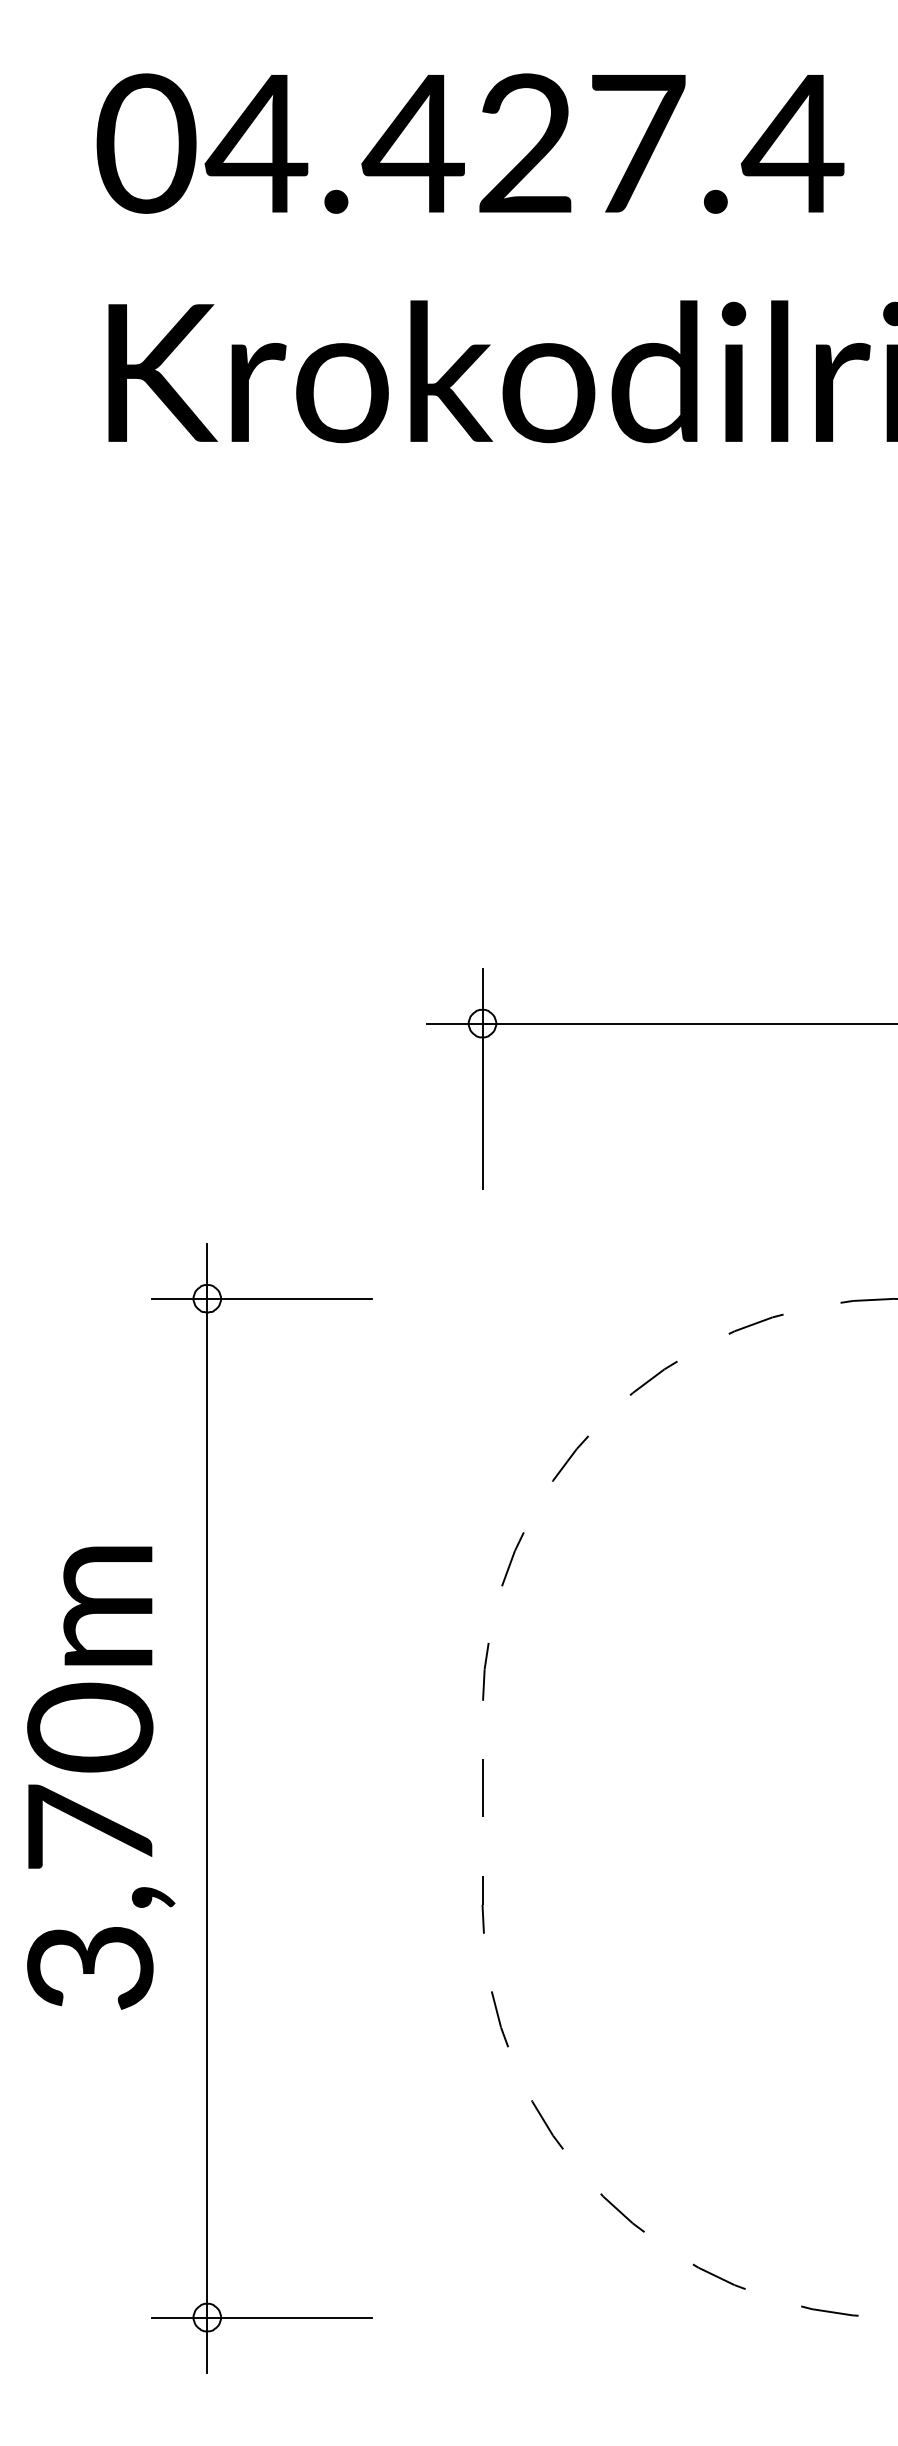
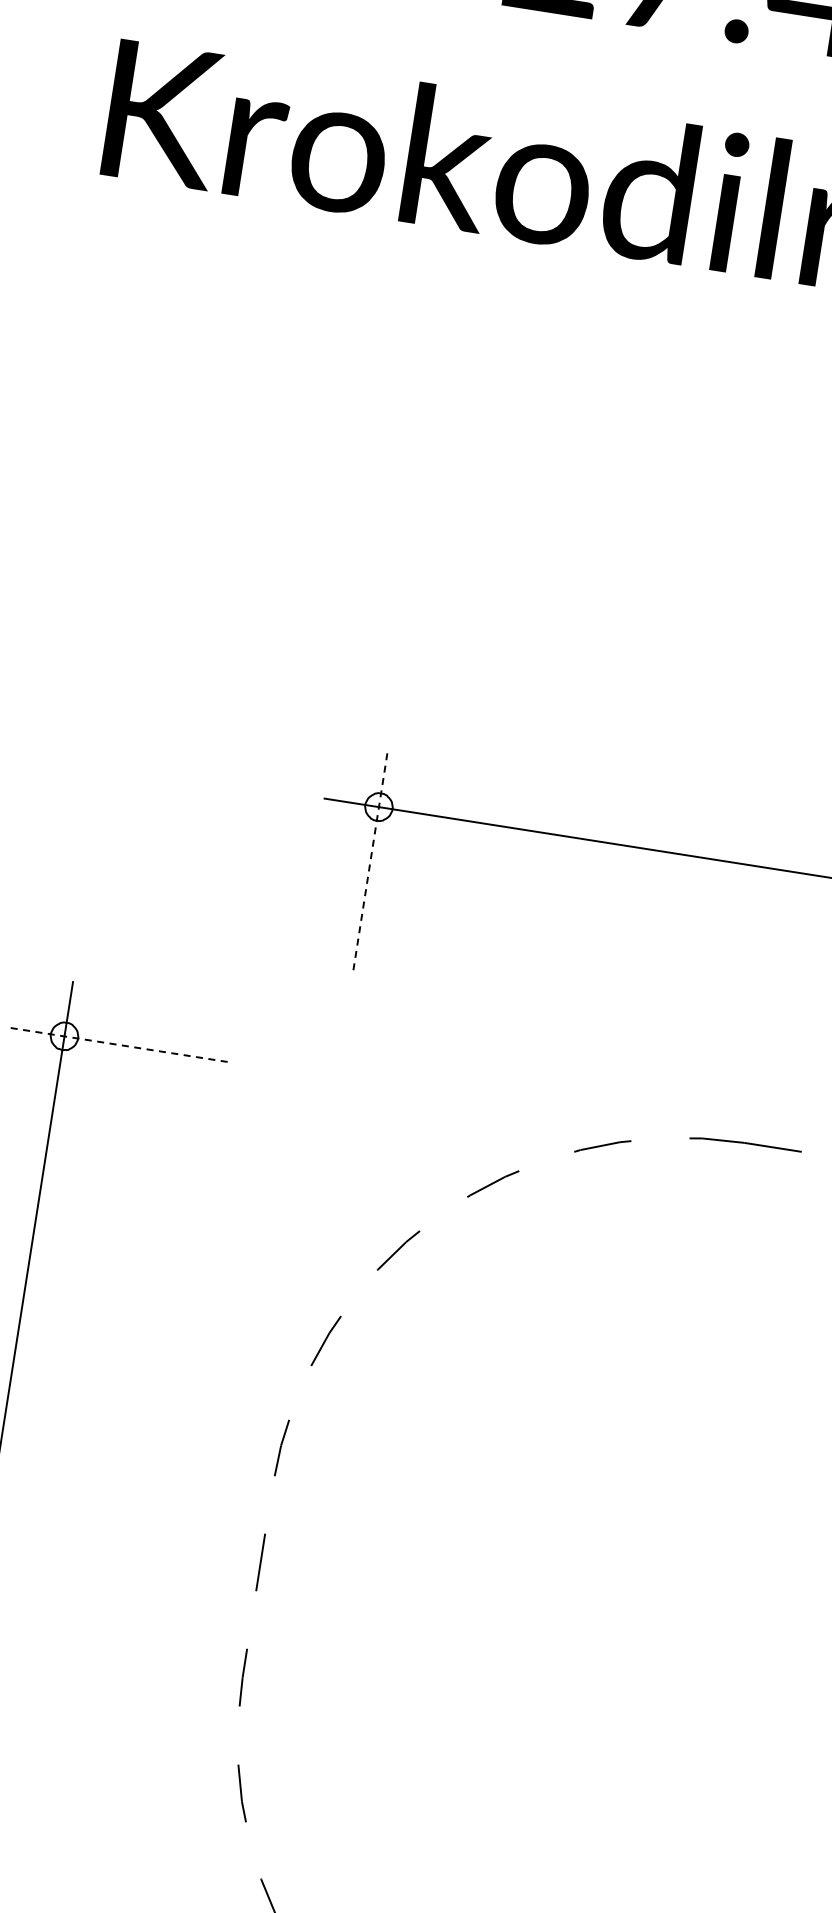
line: (482, 1078) -> (370, 861), solid -> dashed
line: (261, 1298) -> (118, 1044), solid -> dashed

